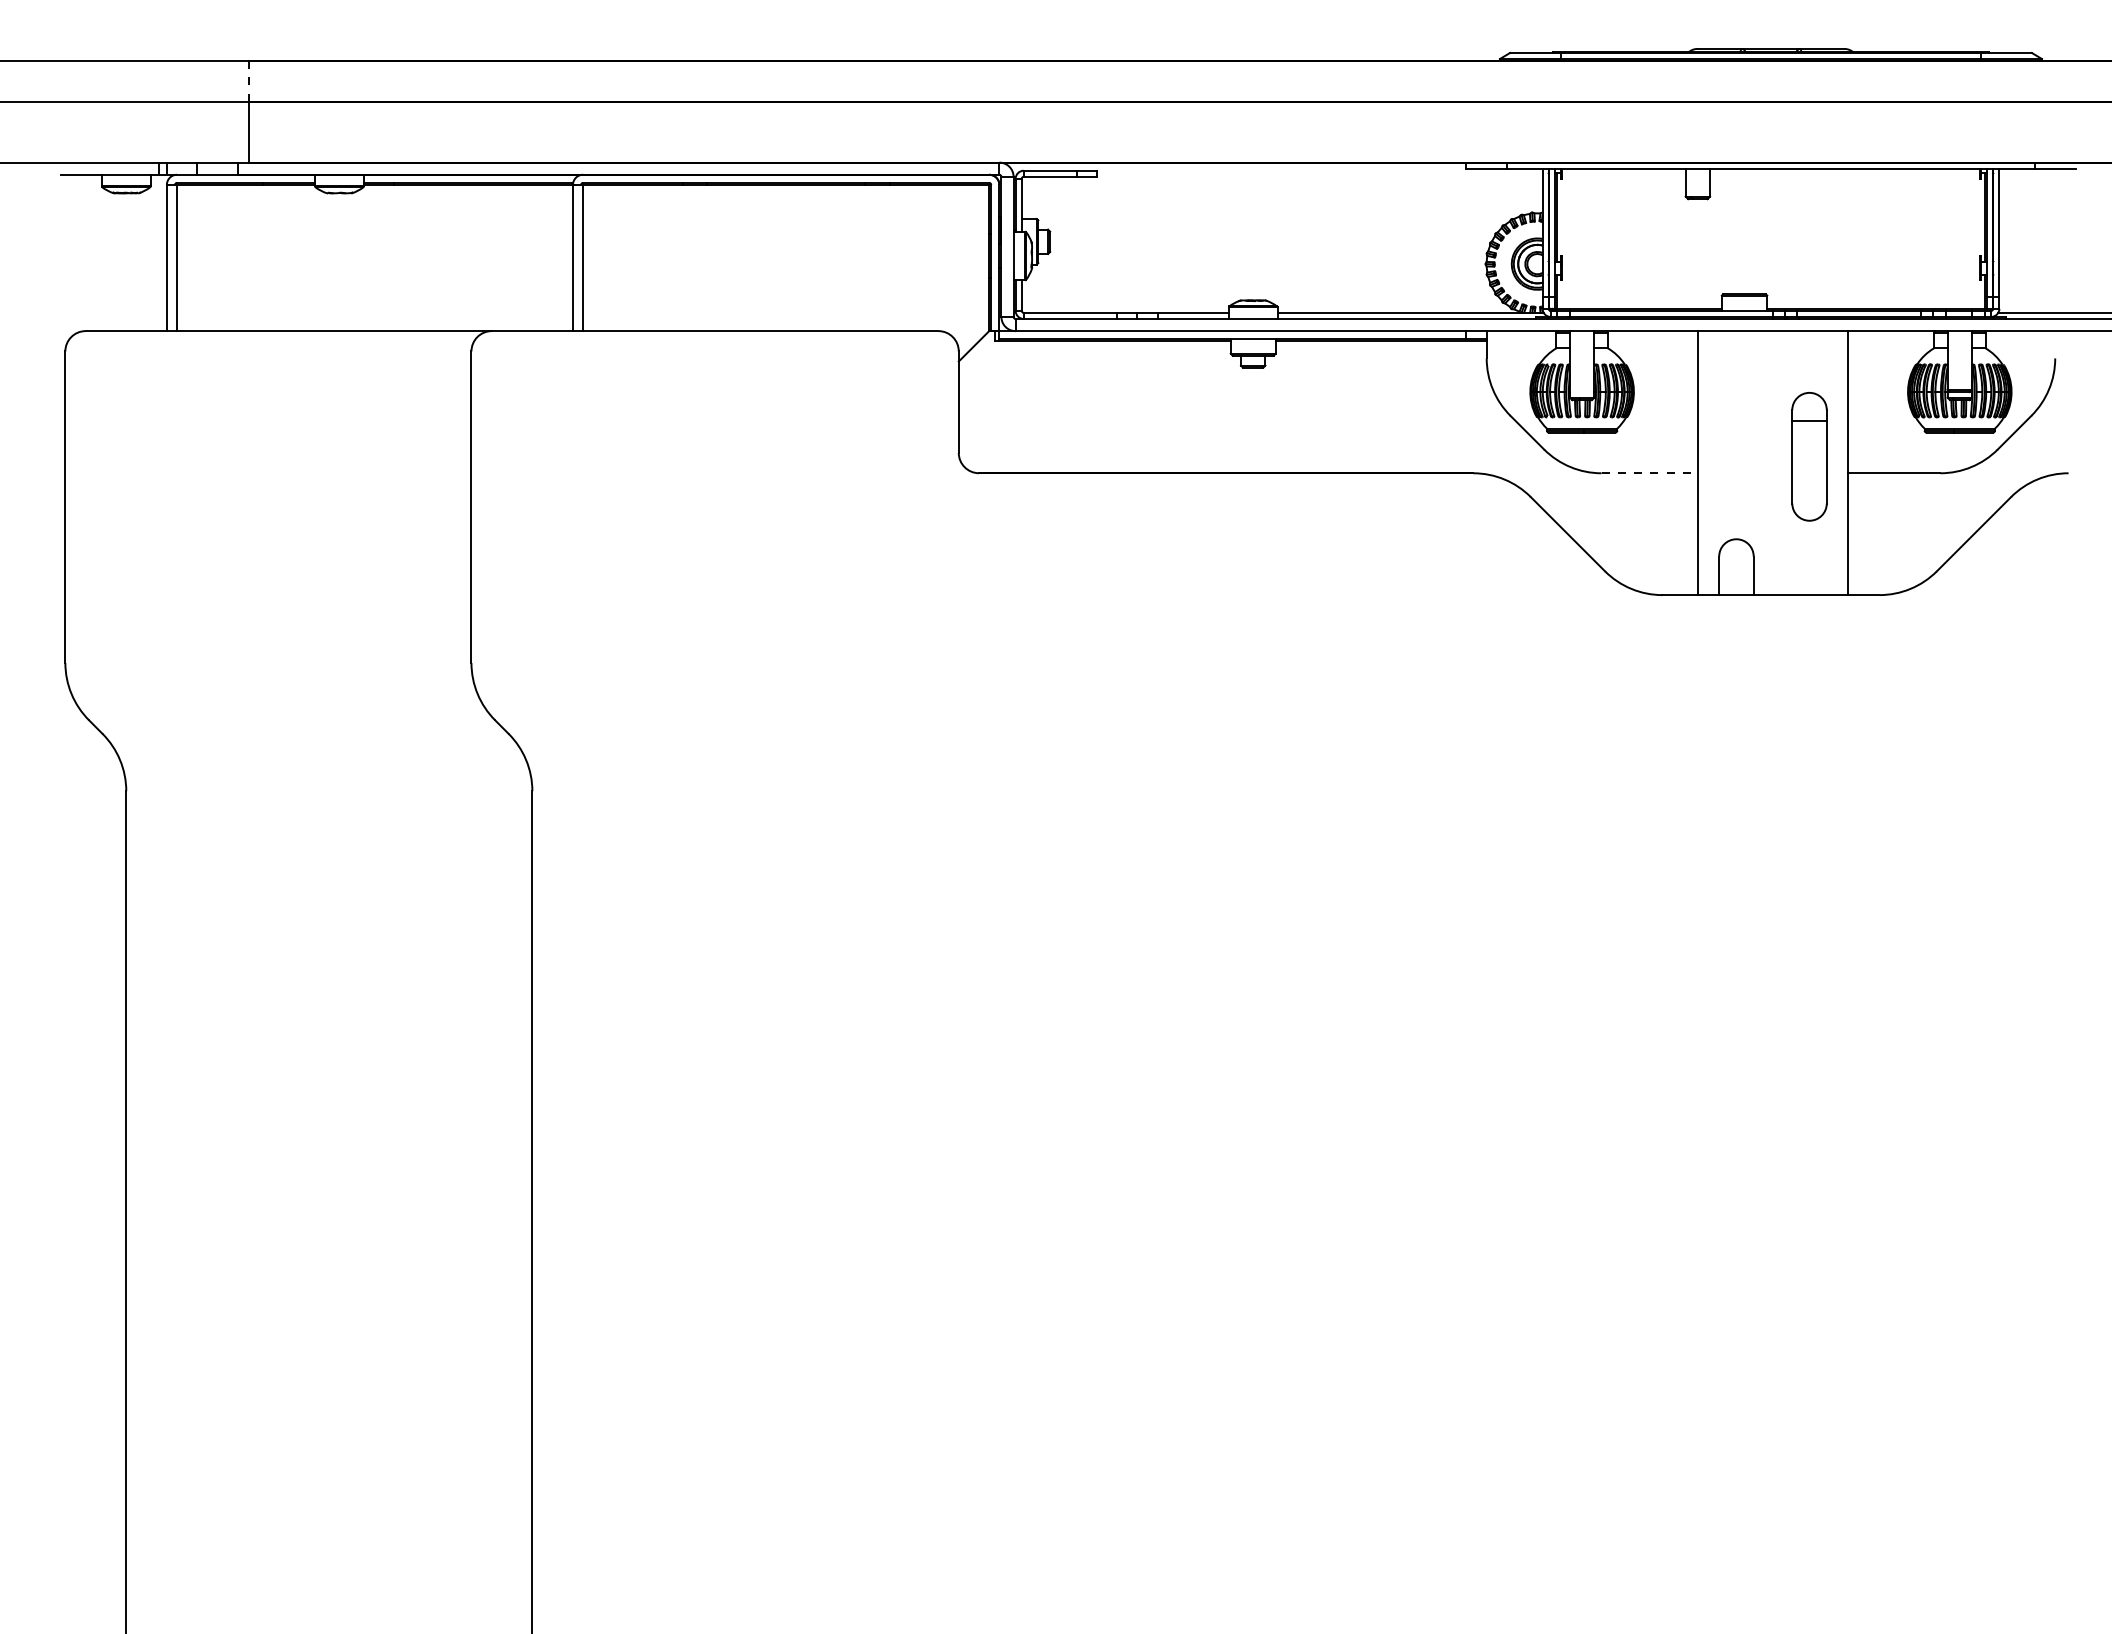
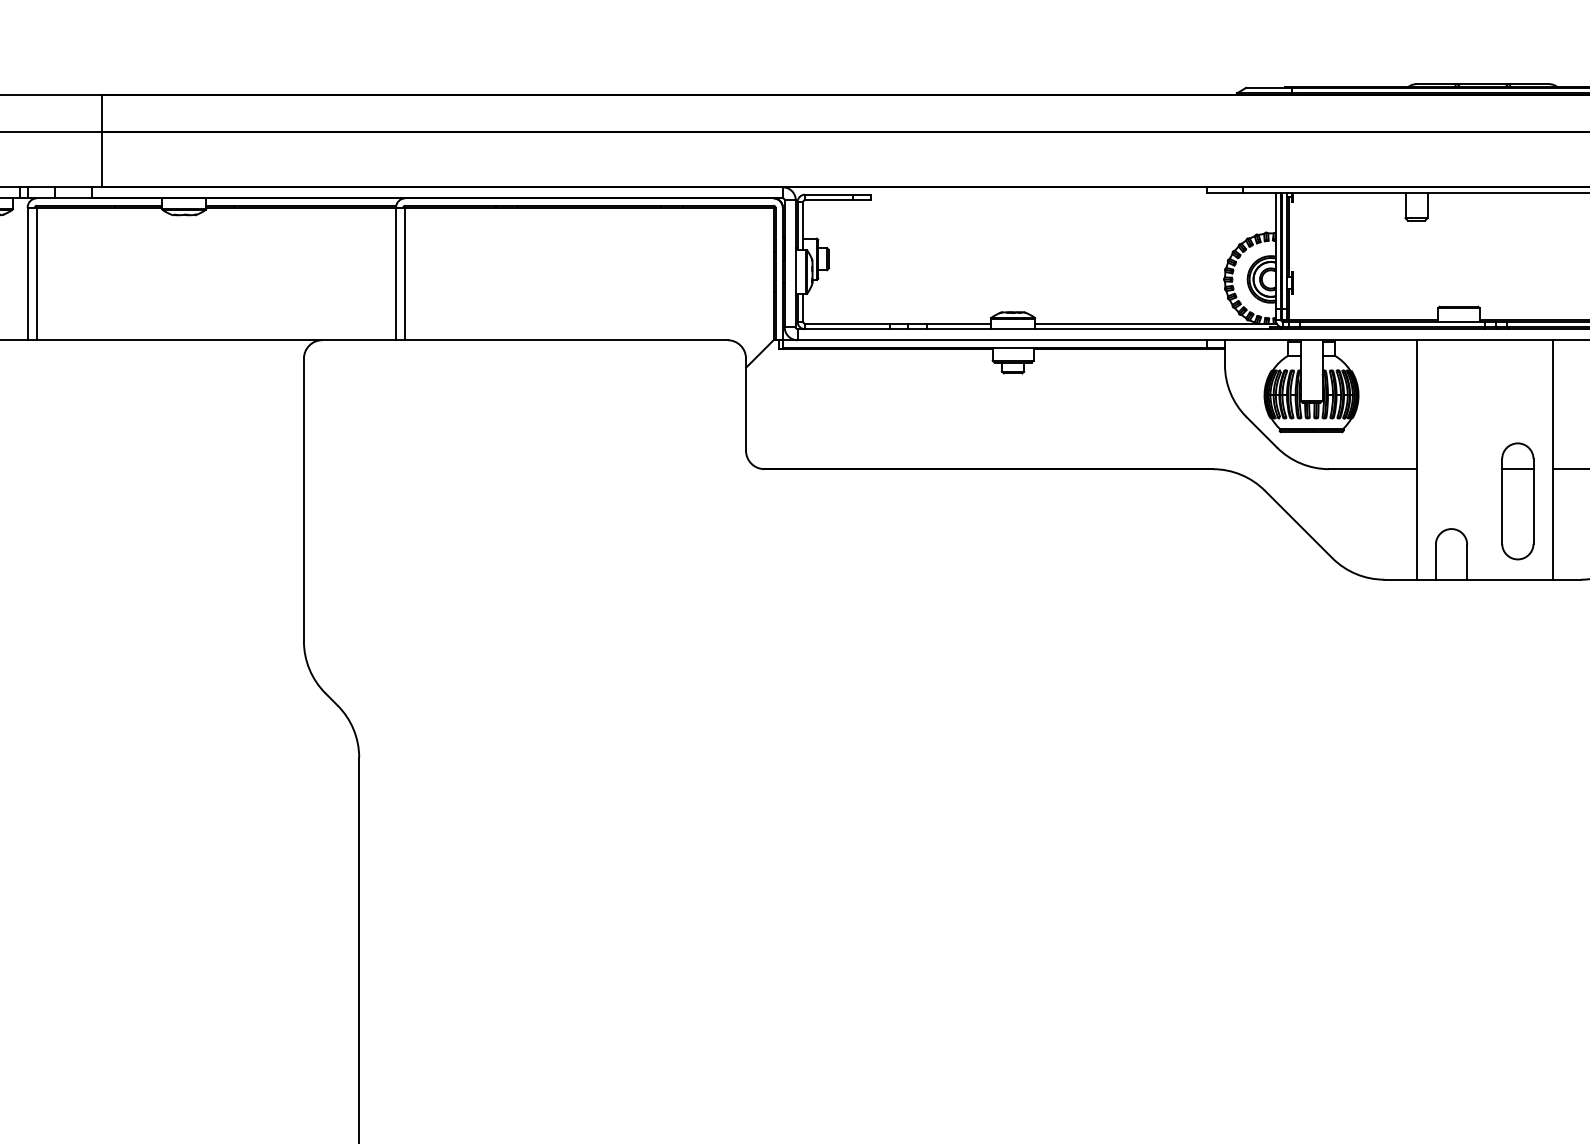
line: (248, 81) -> (101, 113), dashed -> solid
part: (1809, 456) -> (1517, 501), moved
line: (1650, 473) -> (1373, 469), dashed -> solid

